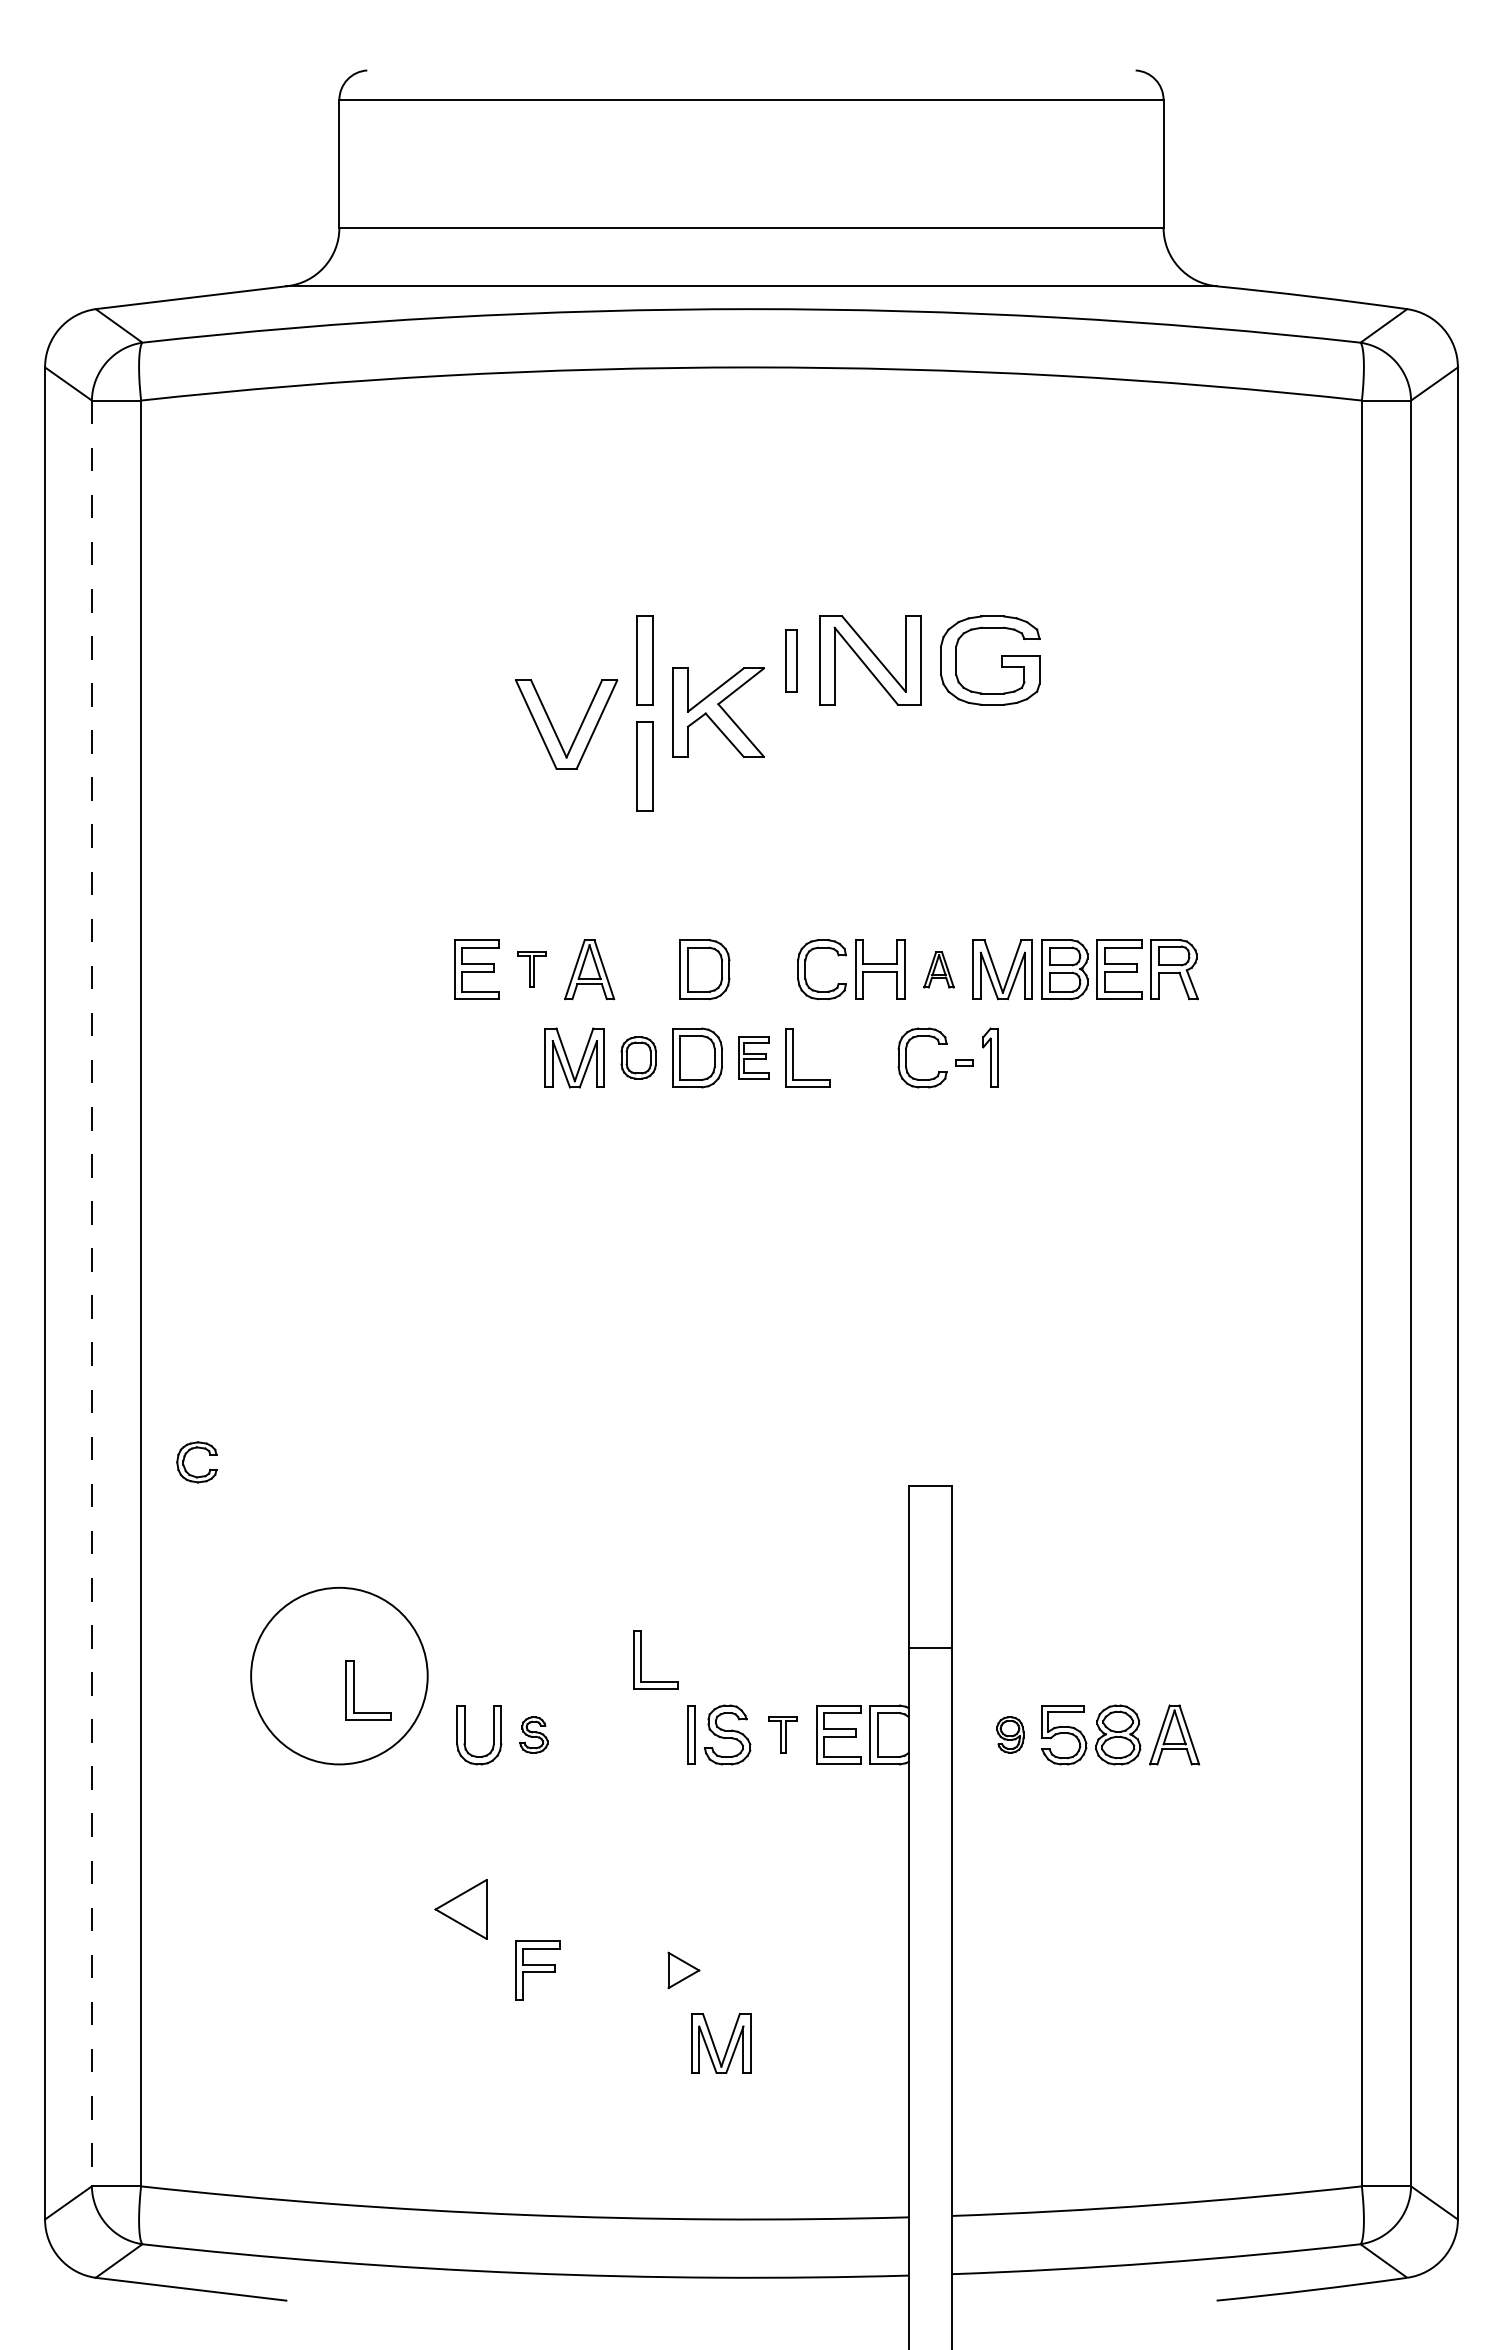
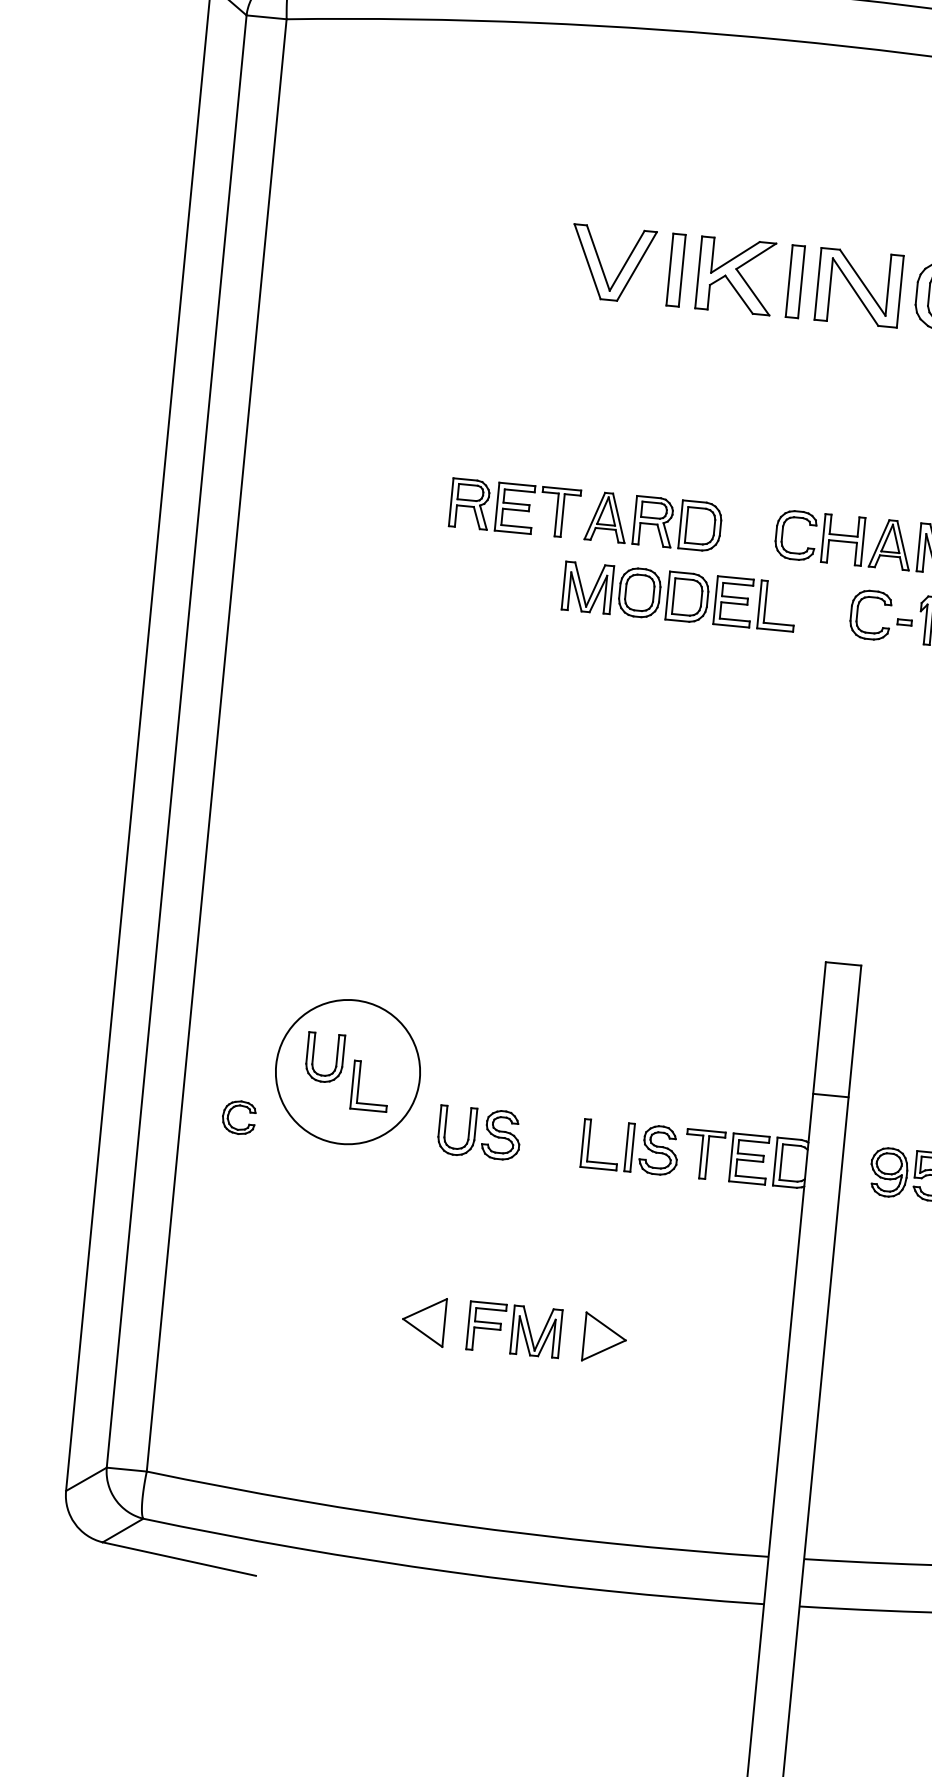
part: (791, 660) -> (795, 281), size x1.43
part: (718, 712) -> (735, 275), moved
part: (555, 730) -> (602, 267), moved
part: (644, 766) -> (667, 356), removed
part: (421, 969) -> (470, 503), added
part: (531, 969) -> (559, 512), size x1.67
part: (647, 969) -> (653, 521), added
part: (938, 969) -> (890, 544), size x1.67
part: (638, 1057) -> (639, 592), size x1.43
part: (753, 1057) -> (733, 601), size x1.43
line: (91, 1293) -> (176, 741), dashed -> solid
part: (184, 1461) -> (228, 1115), moved
part: (641, 1659) -> (589, 1143), moved
part: (295, 1661) -> (313, 1056), added
part: (533, 1734) -> (501, 1134), size x1.67
part: (783, 1734) -> (704, 1154), size x1.67
part: (1010, 1734) -> (889, 1172), size x1.67
part: (460, 1909) -> (423, 1320), moved
part: (683, 1970) -> (604, 1338), size x1.67
part: (727, 2045) -> (541, 1333), moved

